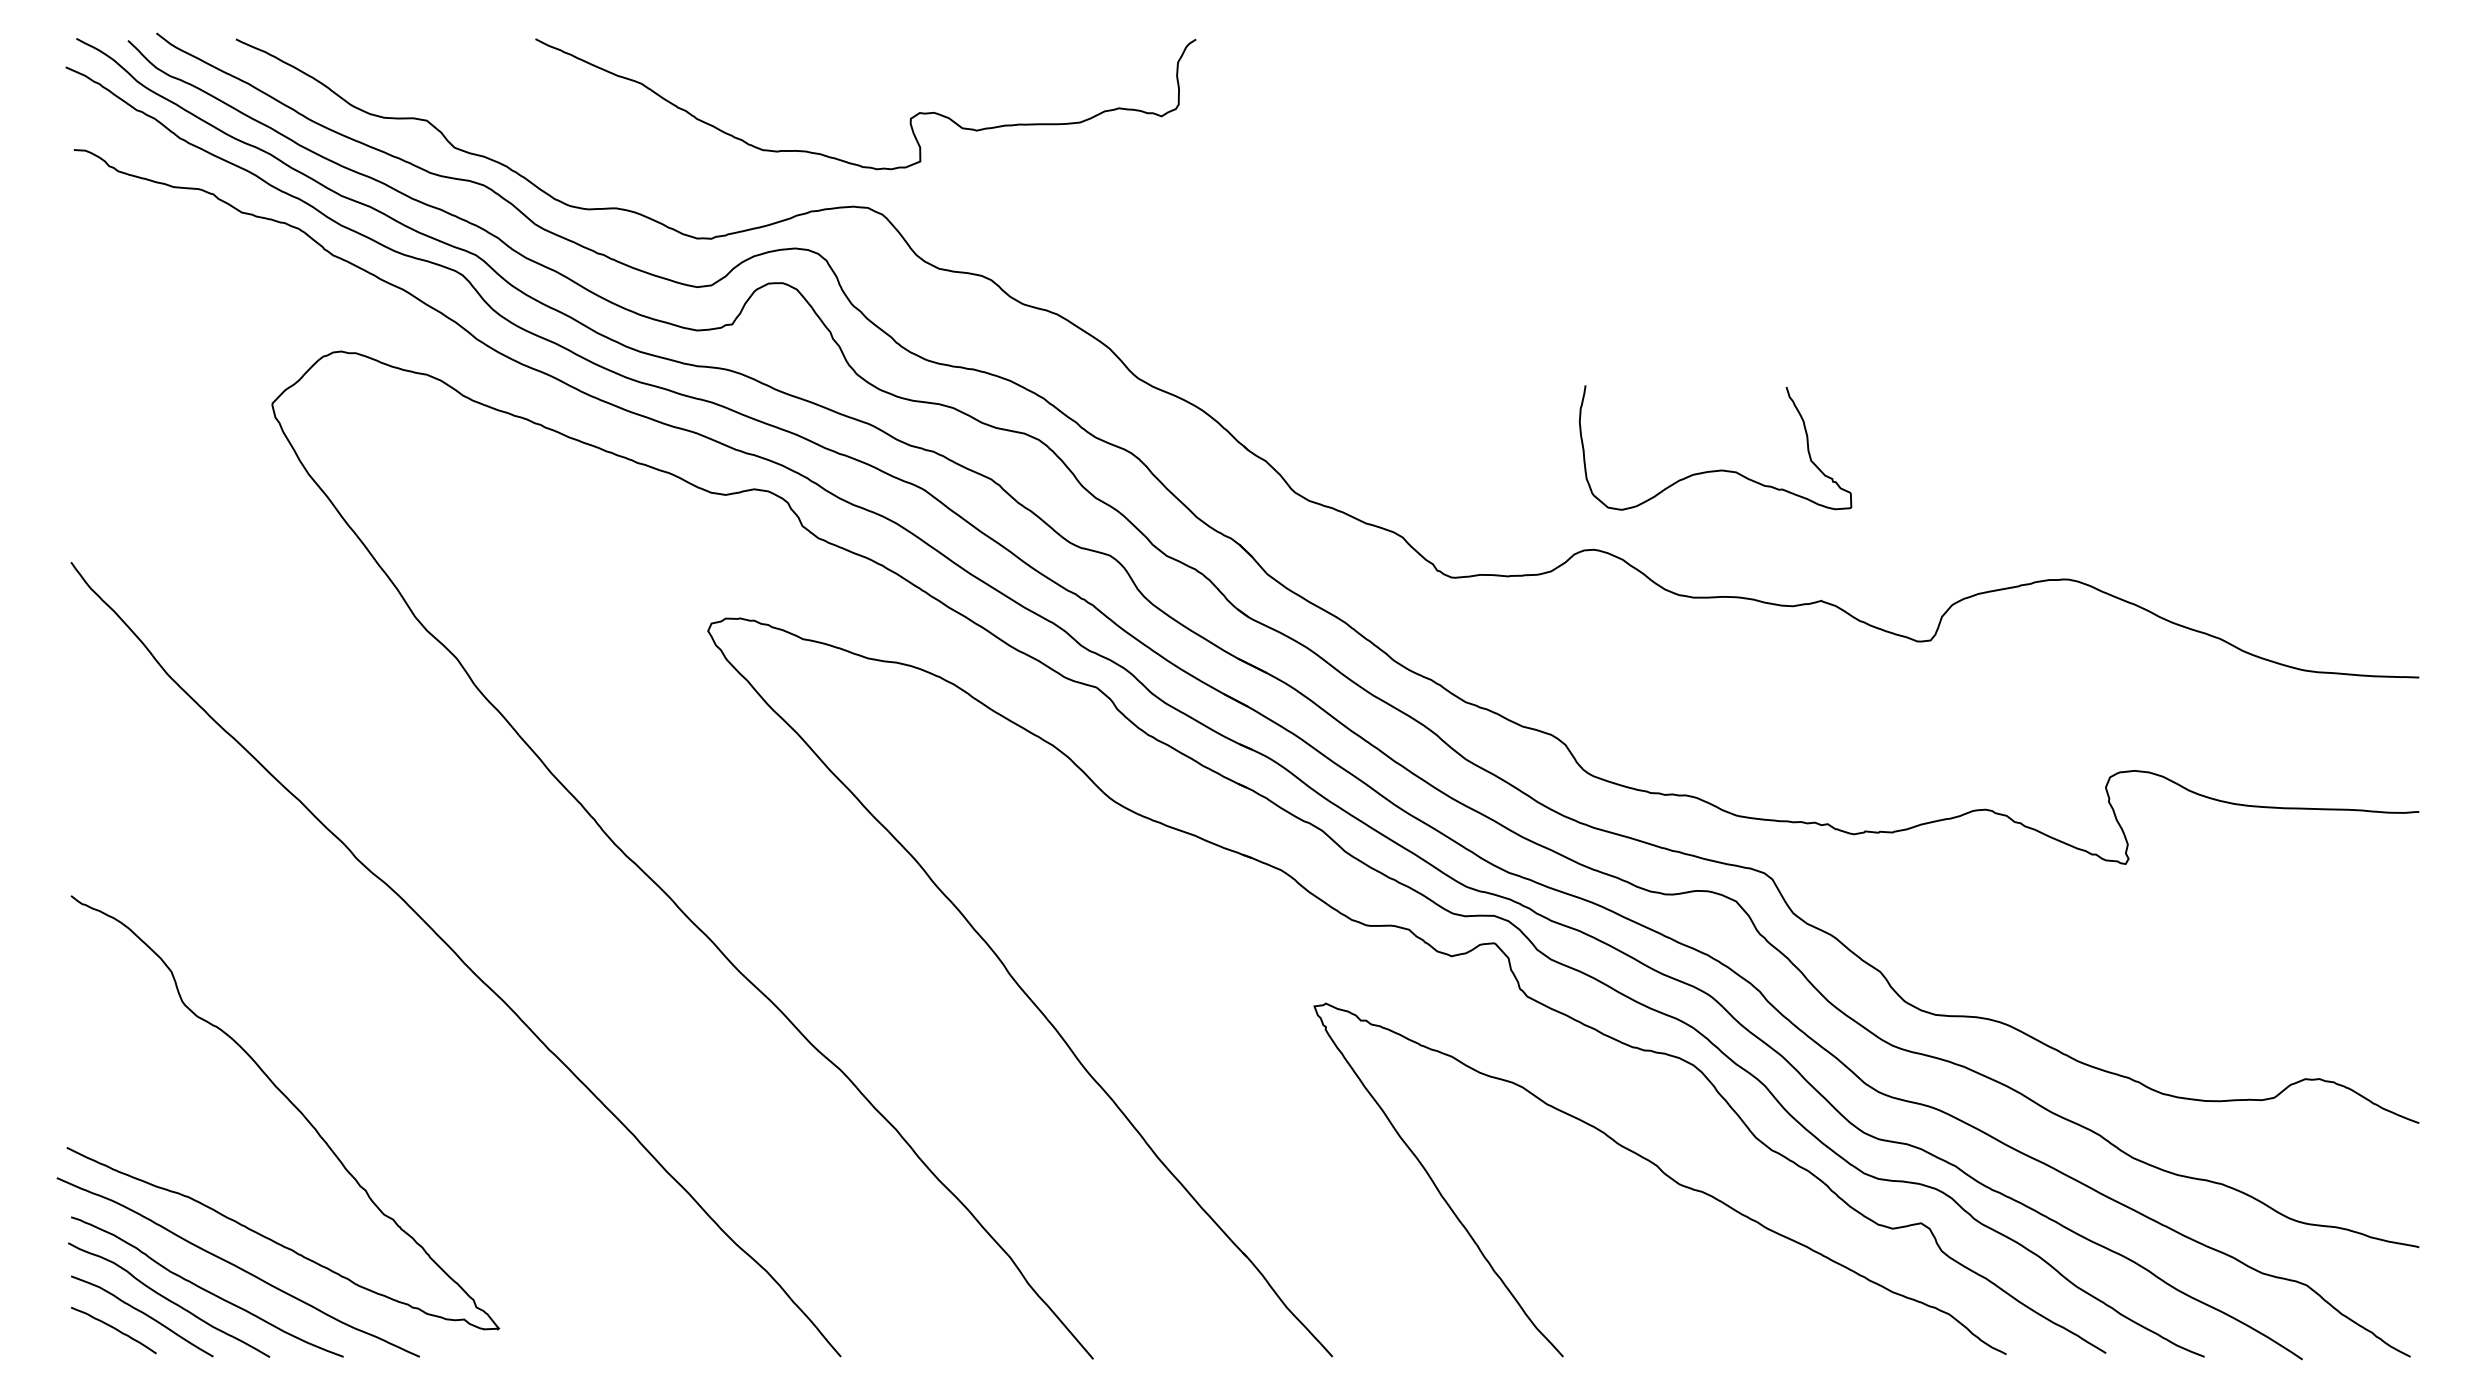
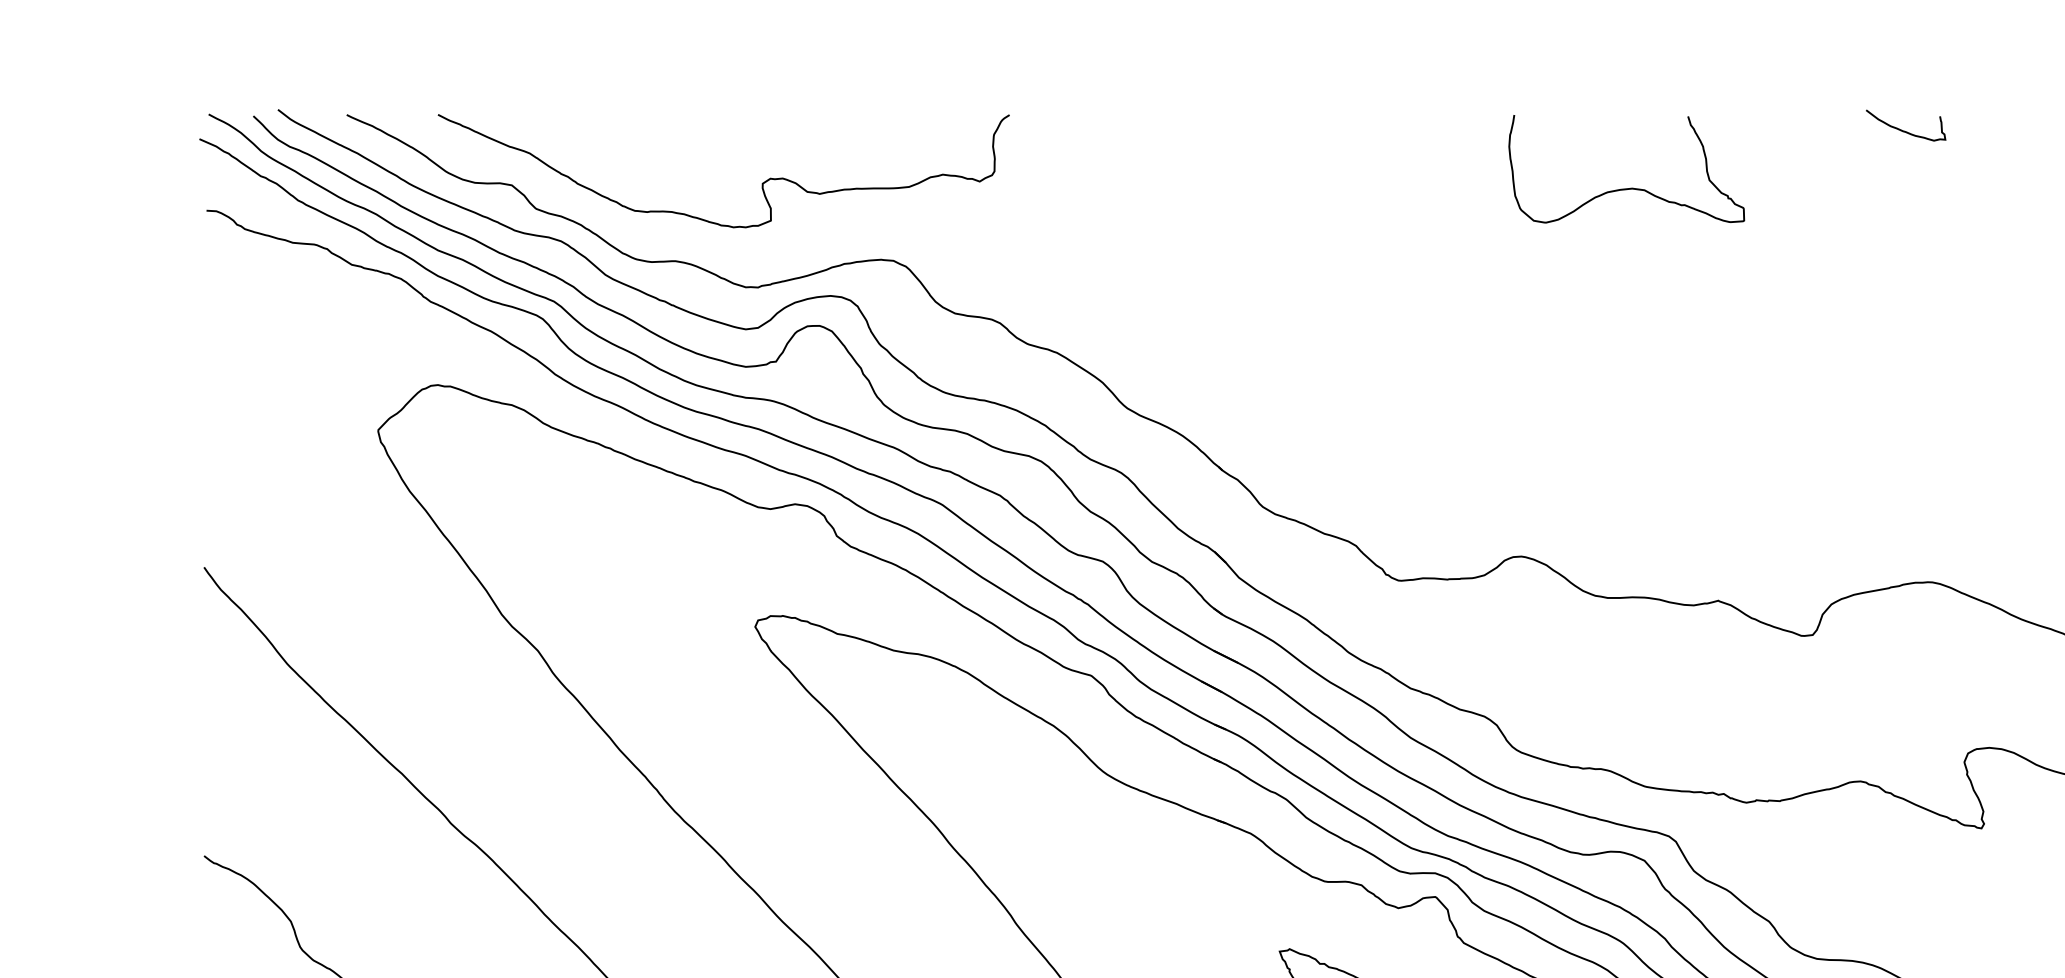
curve: (2036, 57) -> (1904, 130), added
curve: (909, 120) -> (761, 185), moved
curve: (1718, 469) -> (1629, 187), moved

